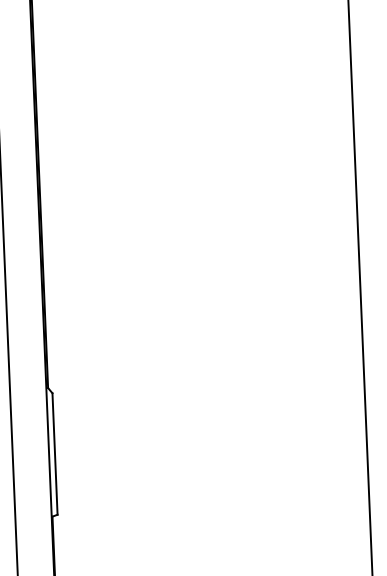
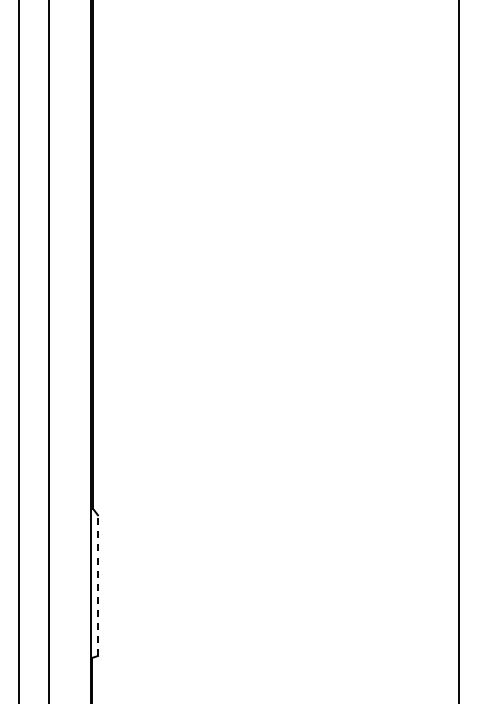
line: (55, 453) -> (98, 585), solid -> dashed

